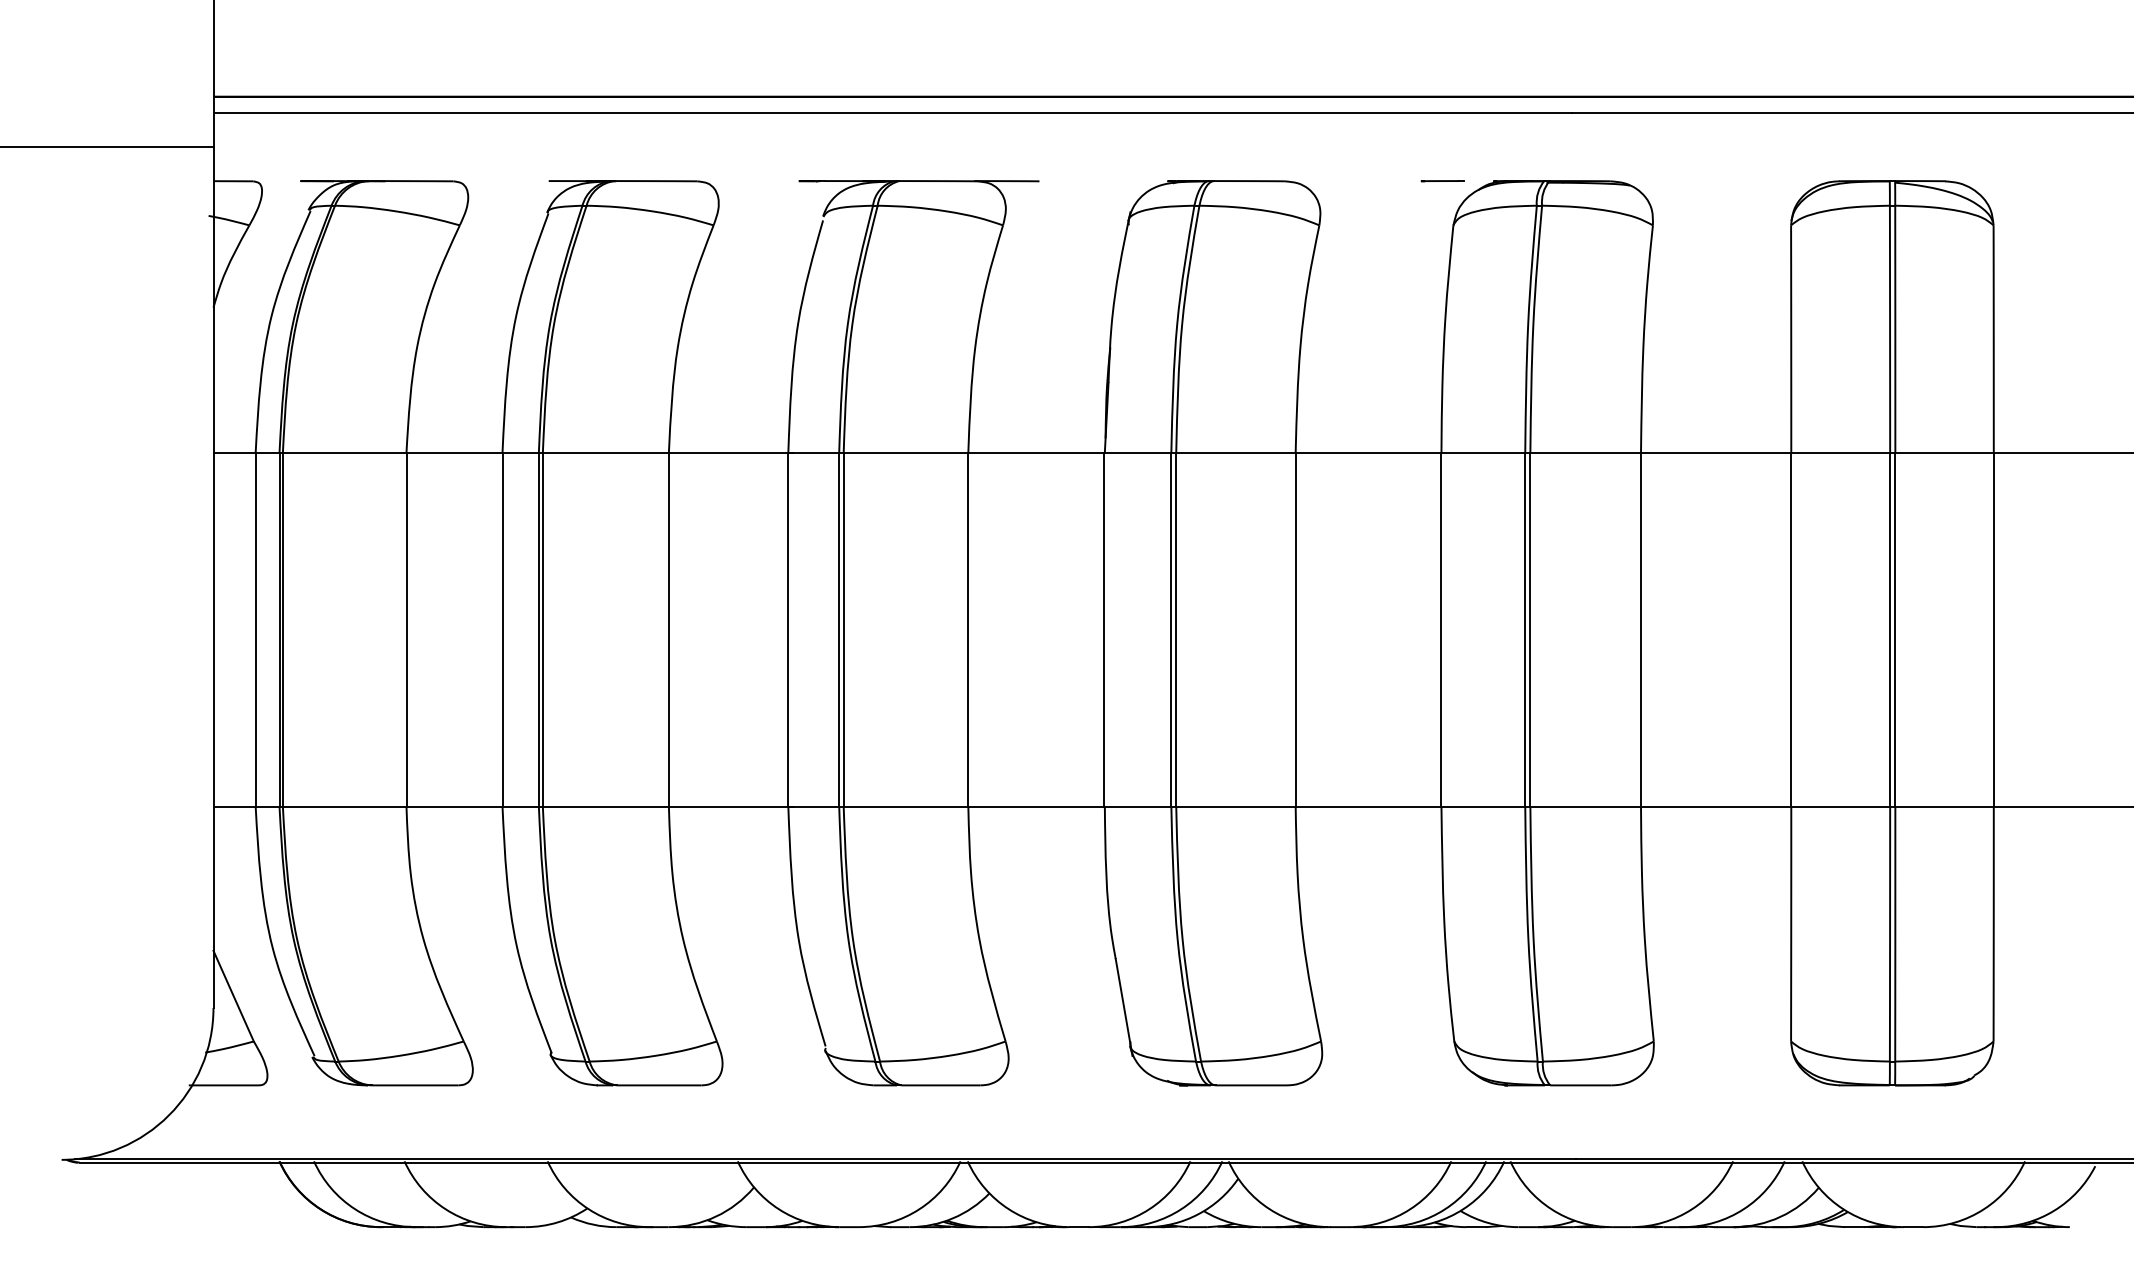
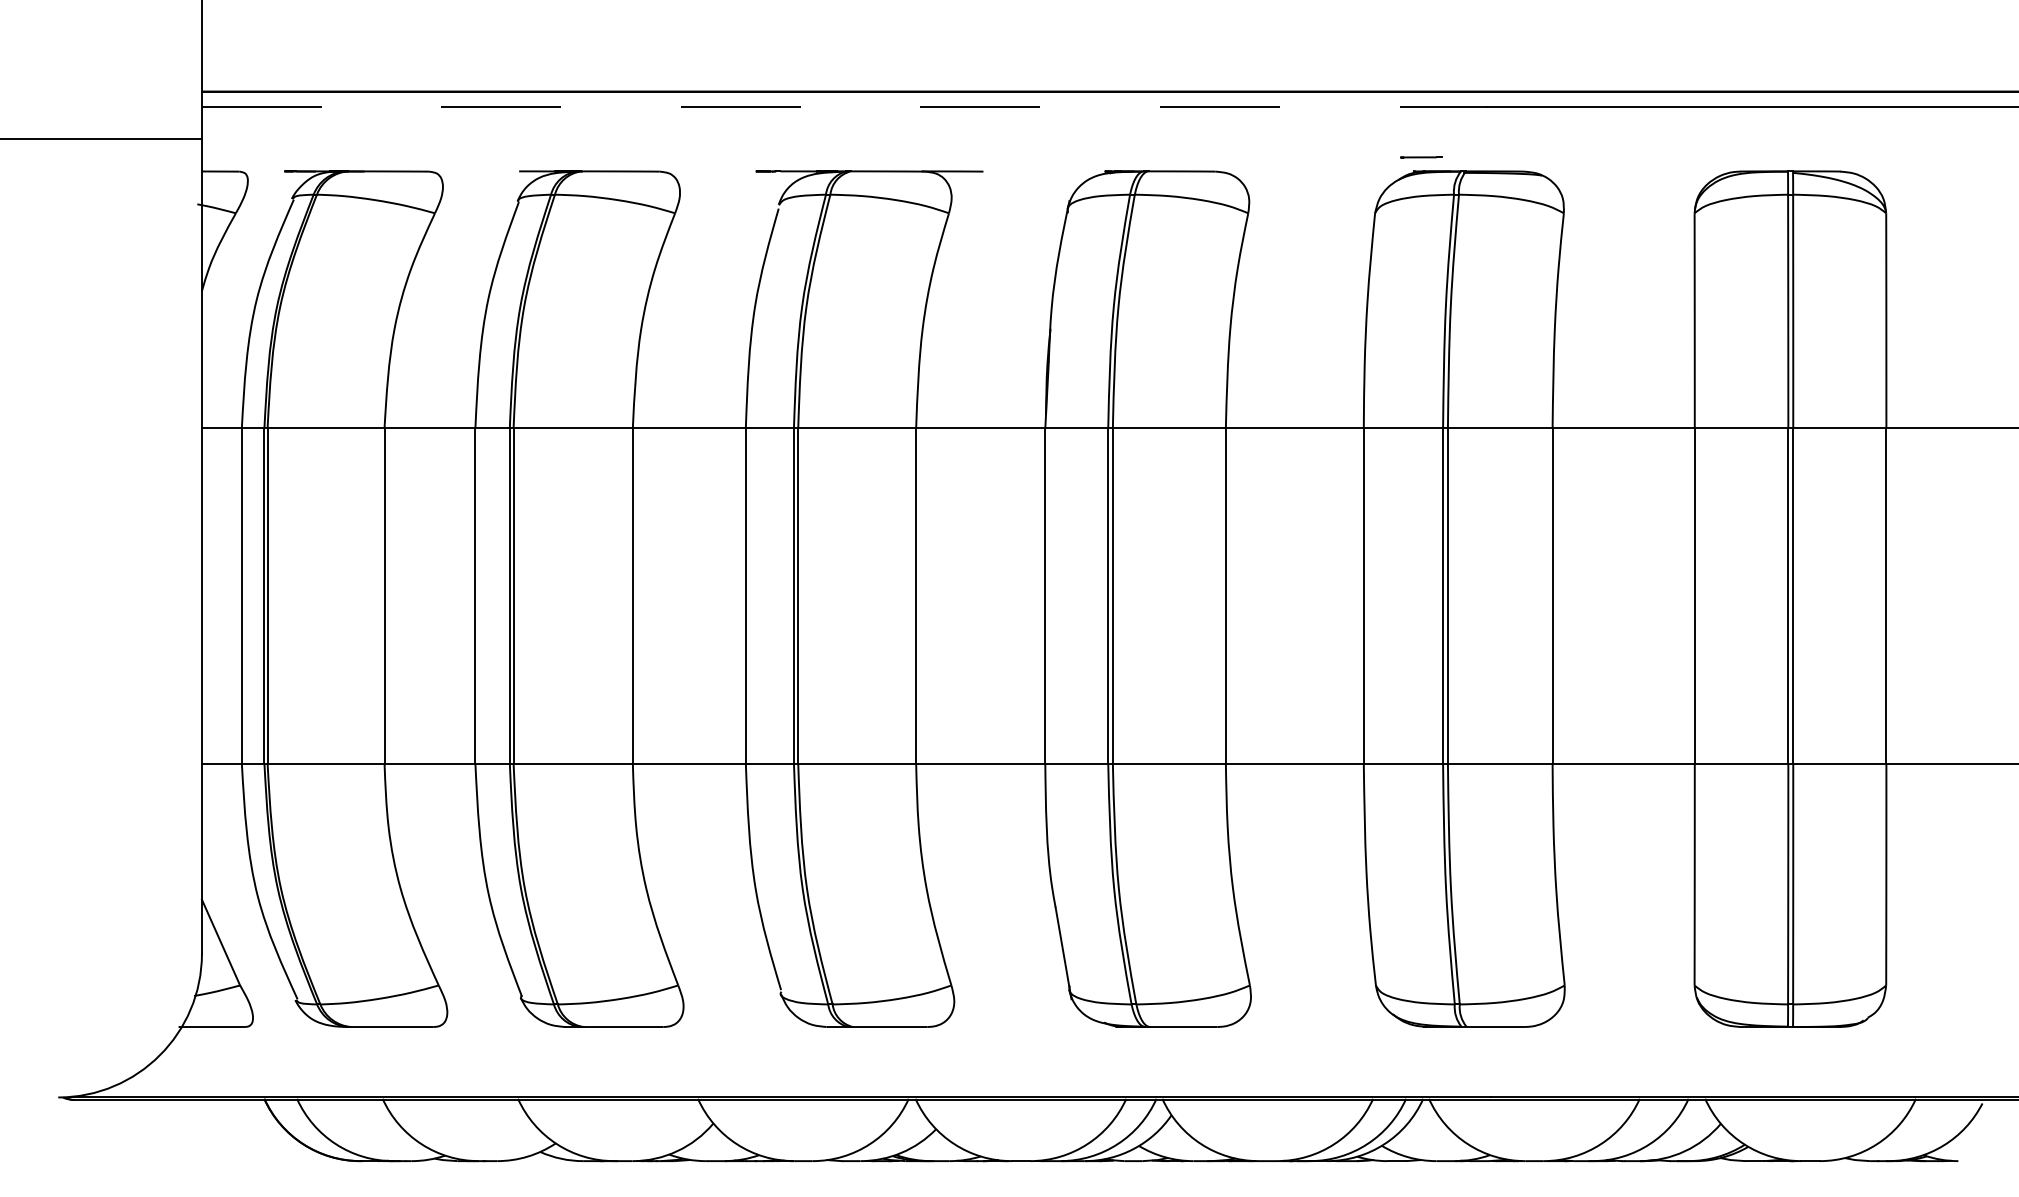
line: (892, 113) -> (844, 107), solid -> dashed
line: (1443, 181) -> (1421, 157), moved

